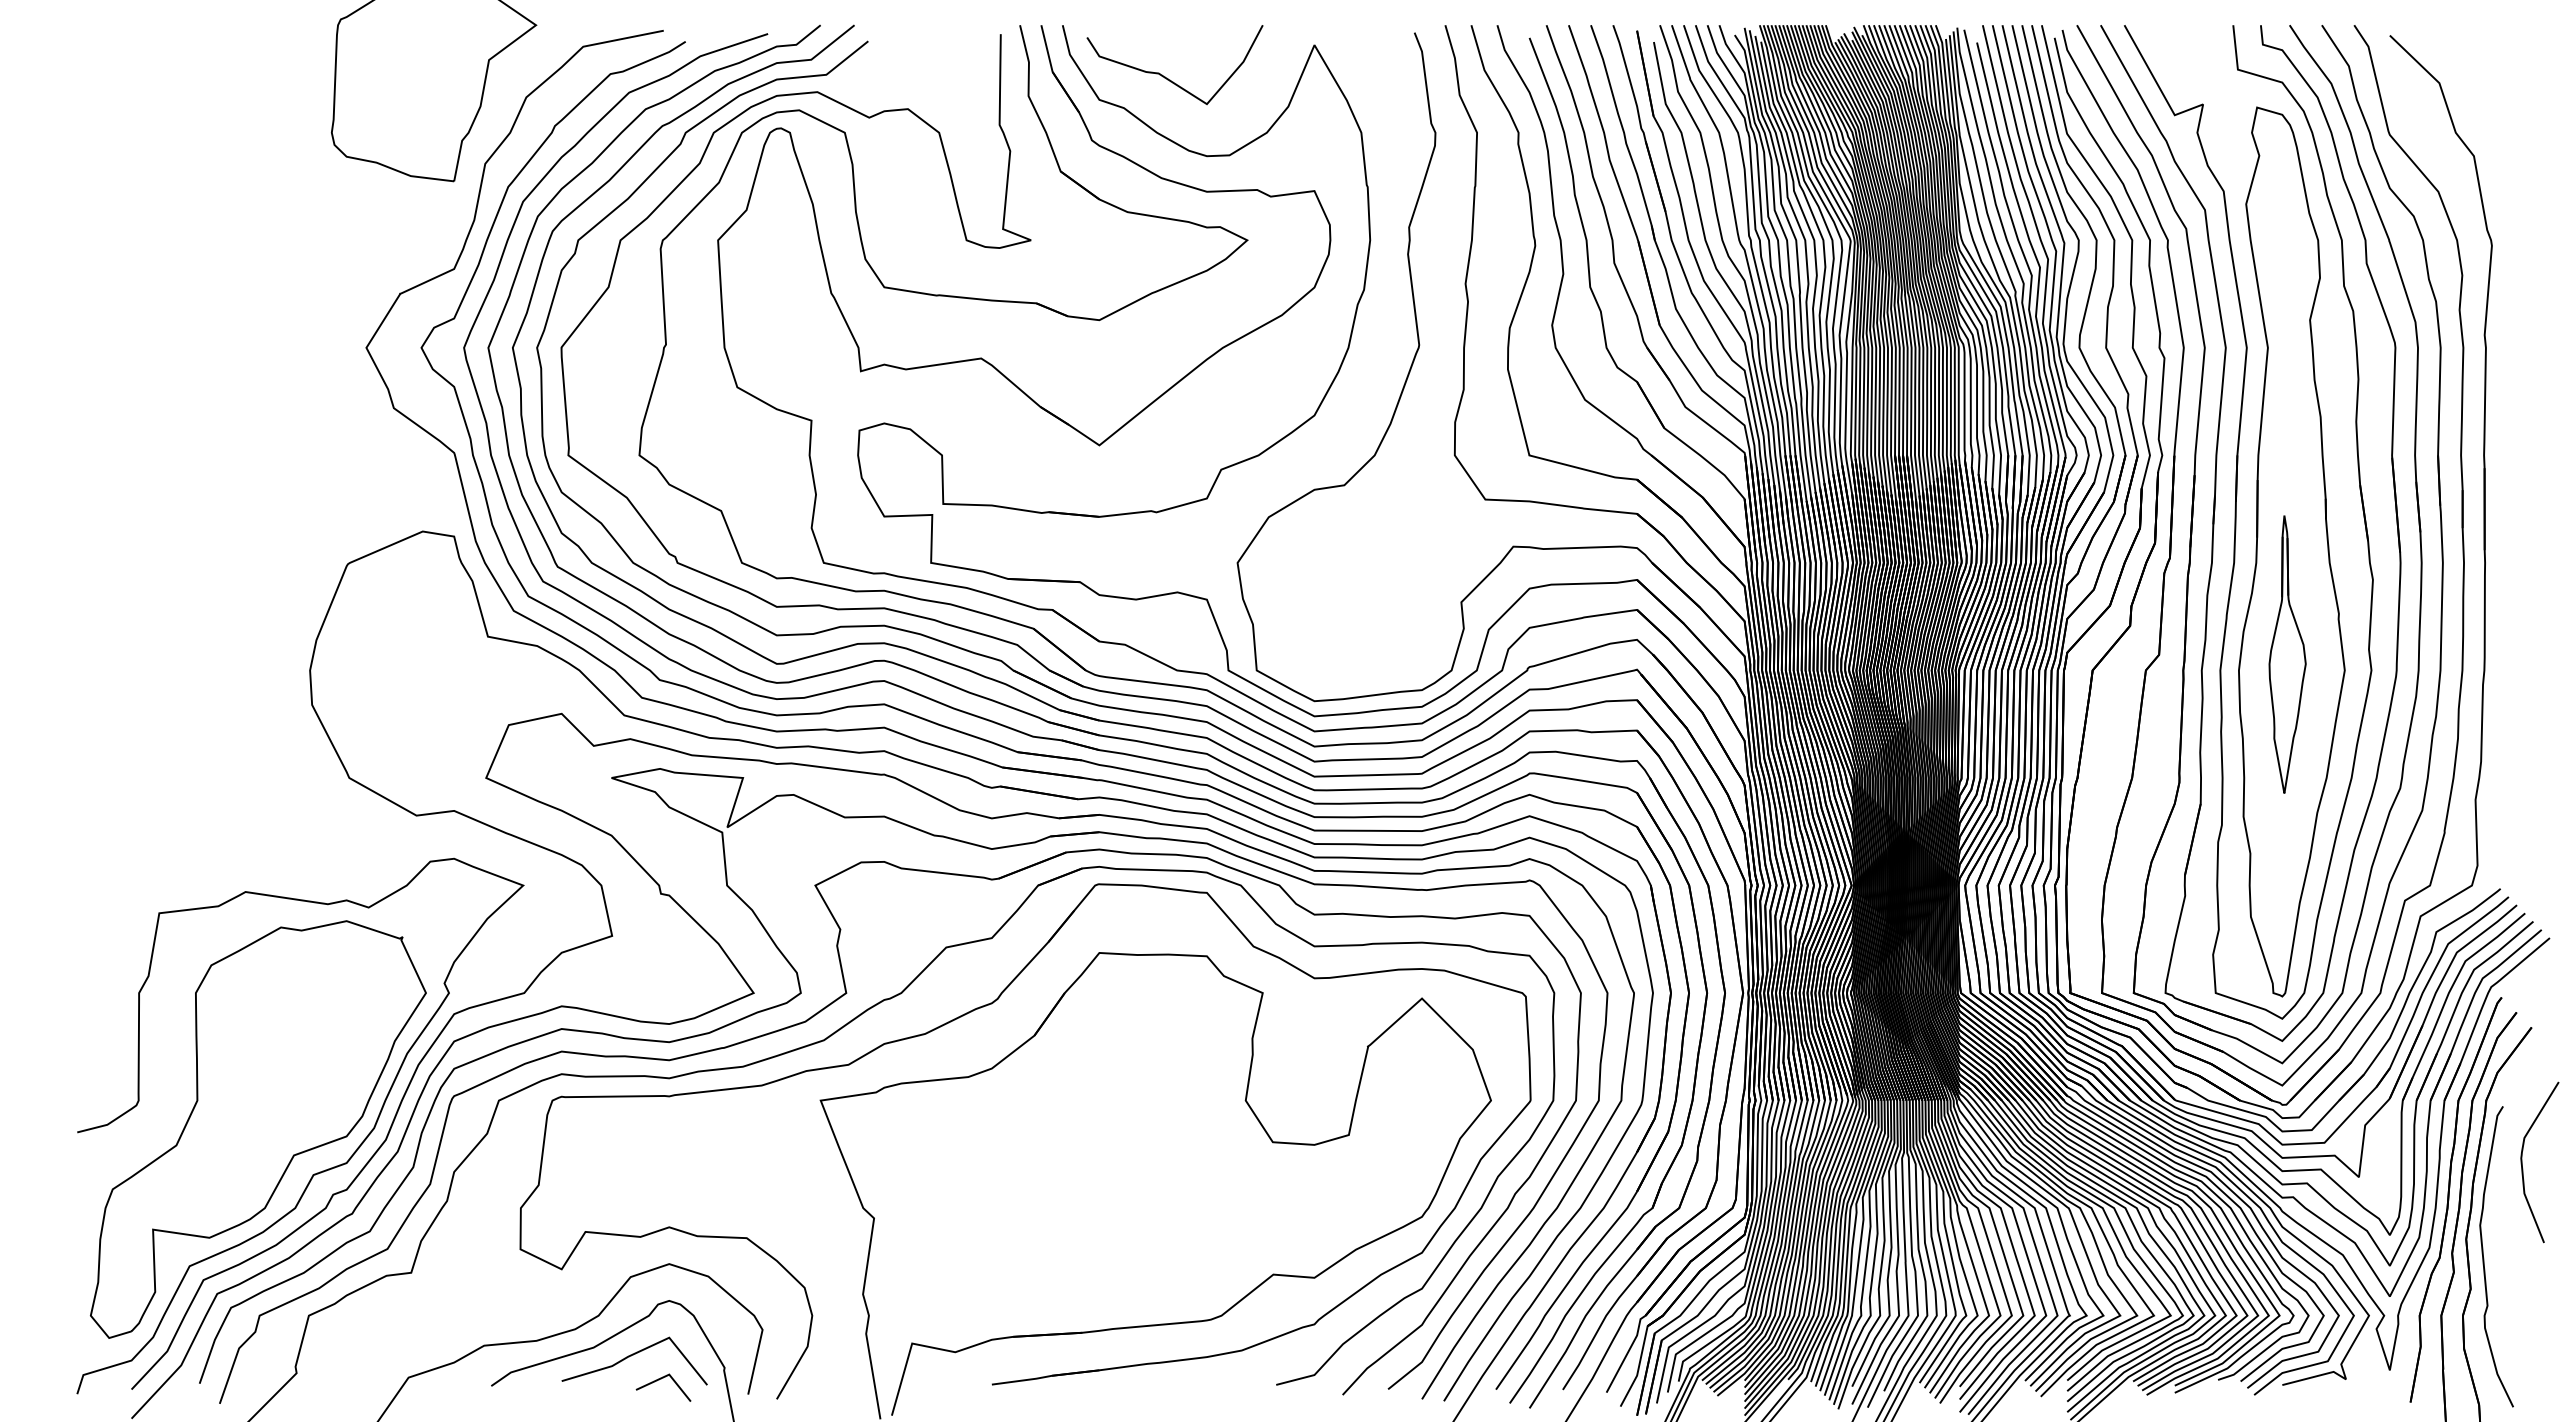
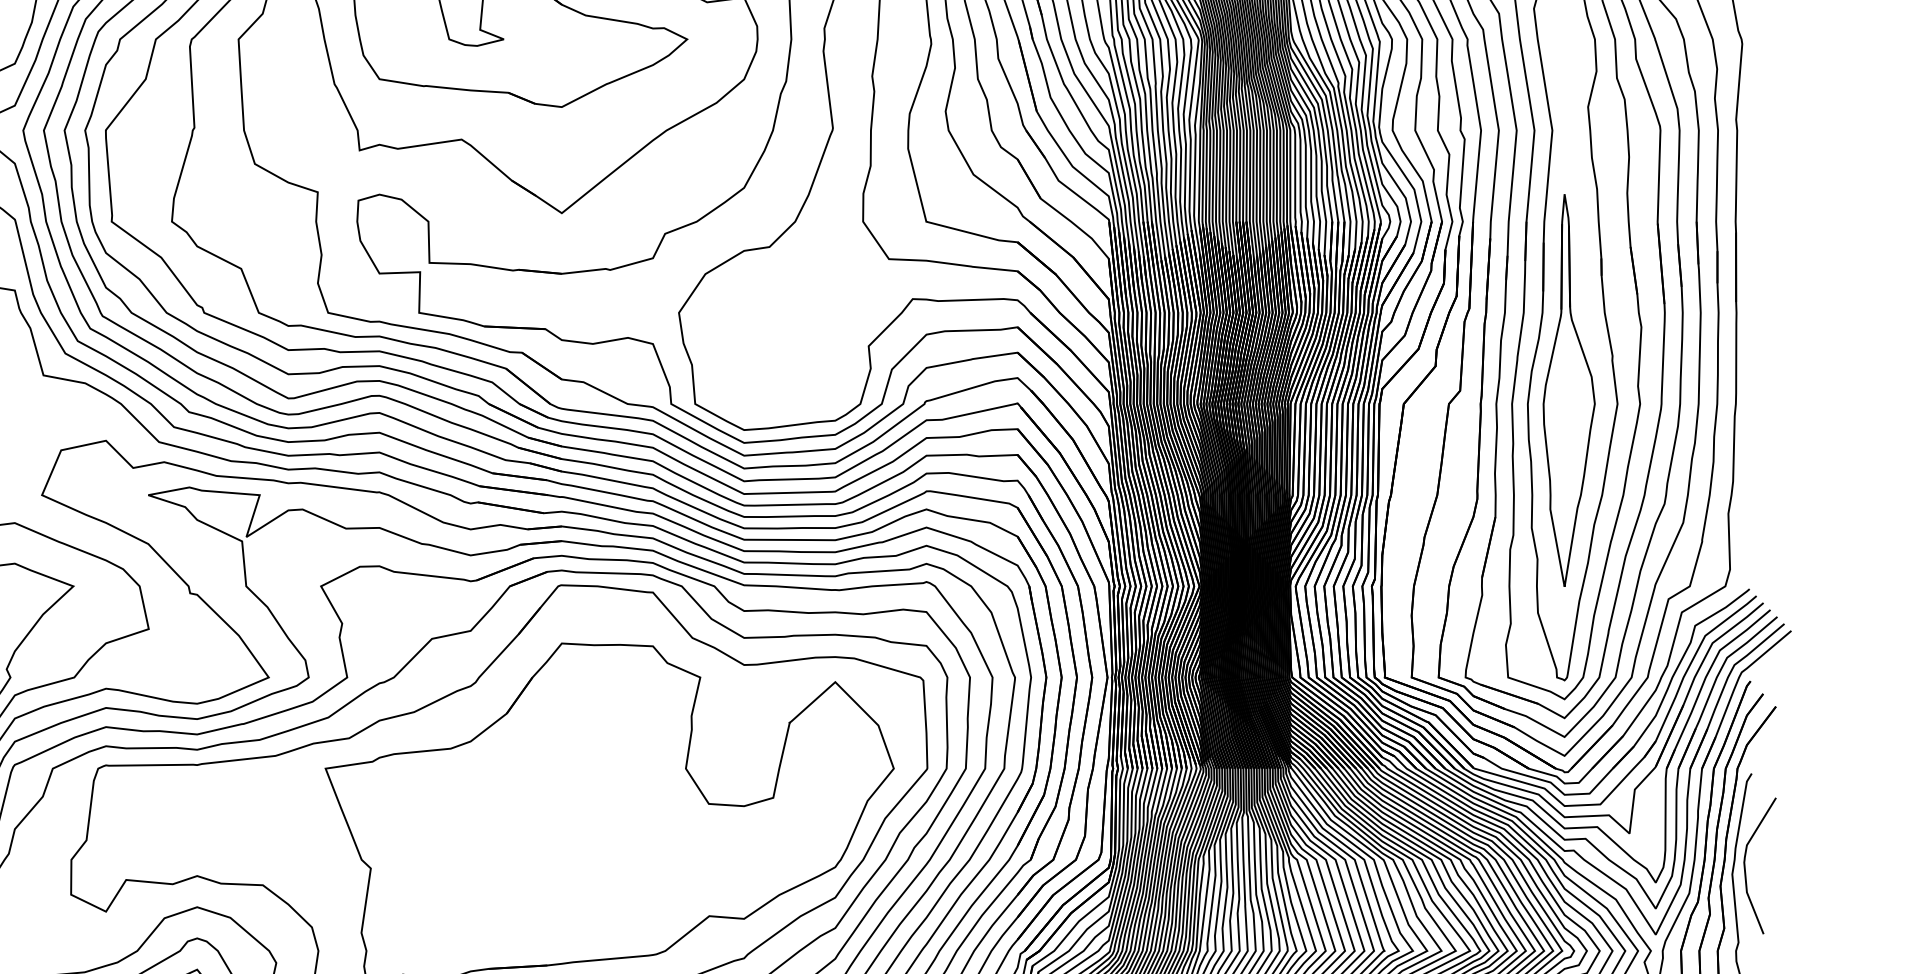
part: (2287, 654) -> (1568, 390), size x1.67
curve: (2522, 1162) -> (1745, 866), moved

